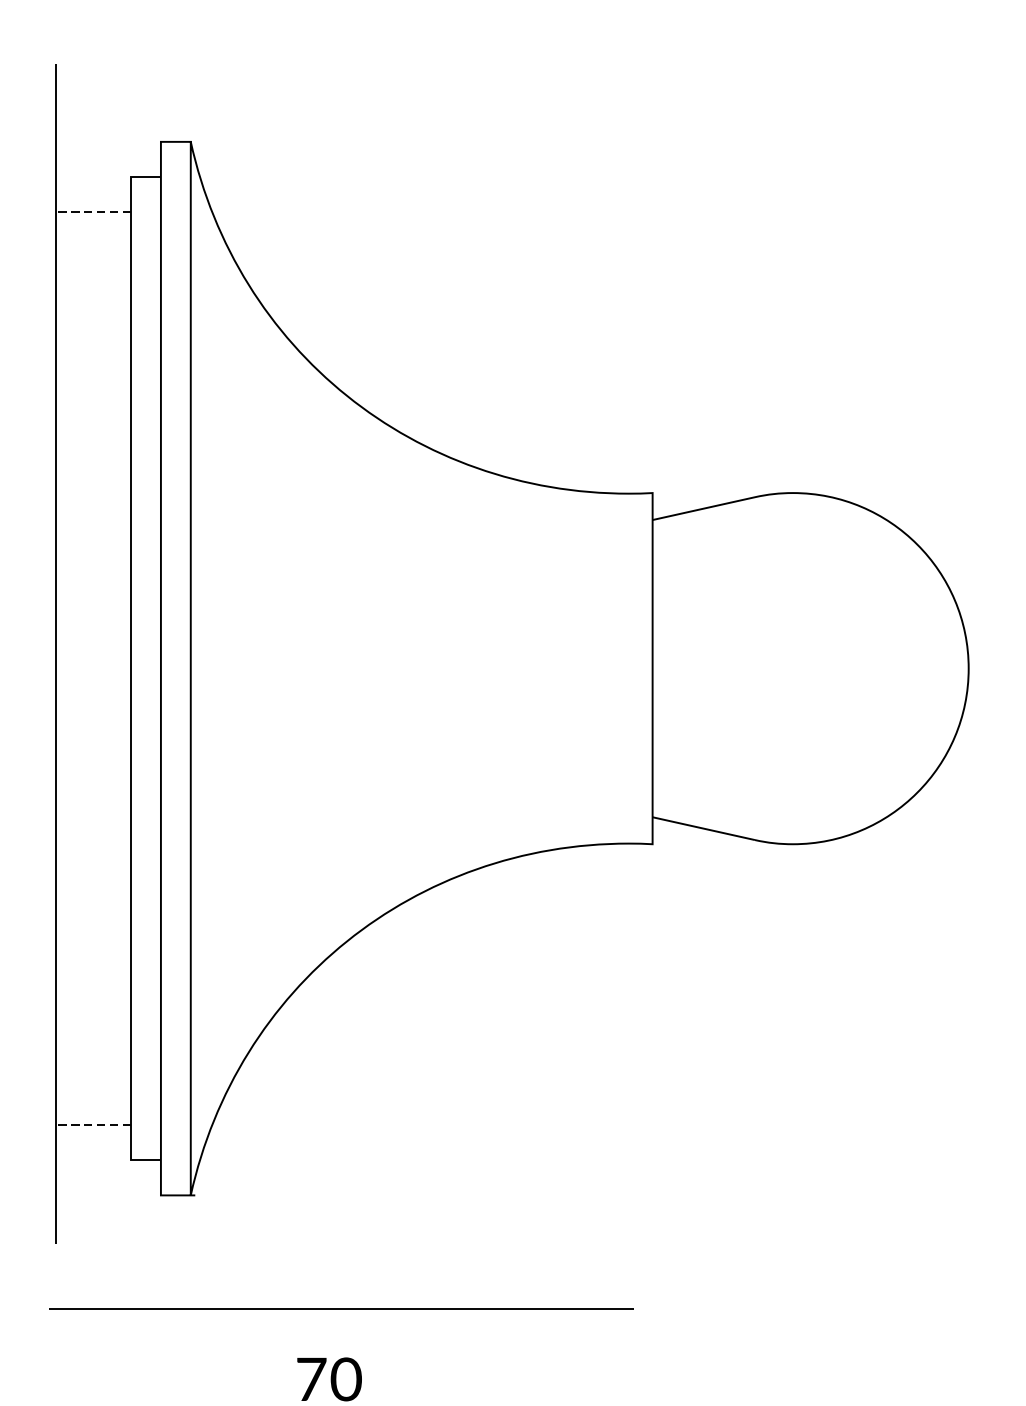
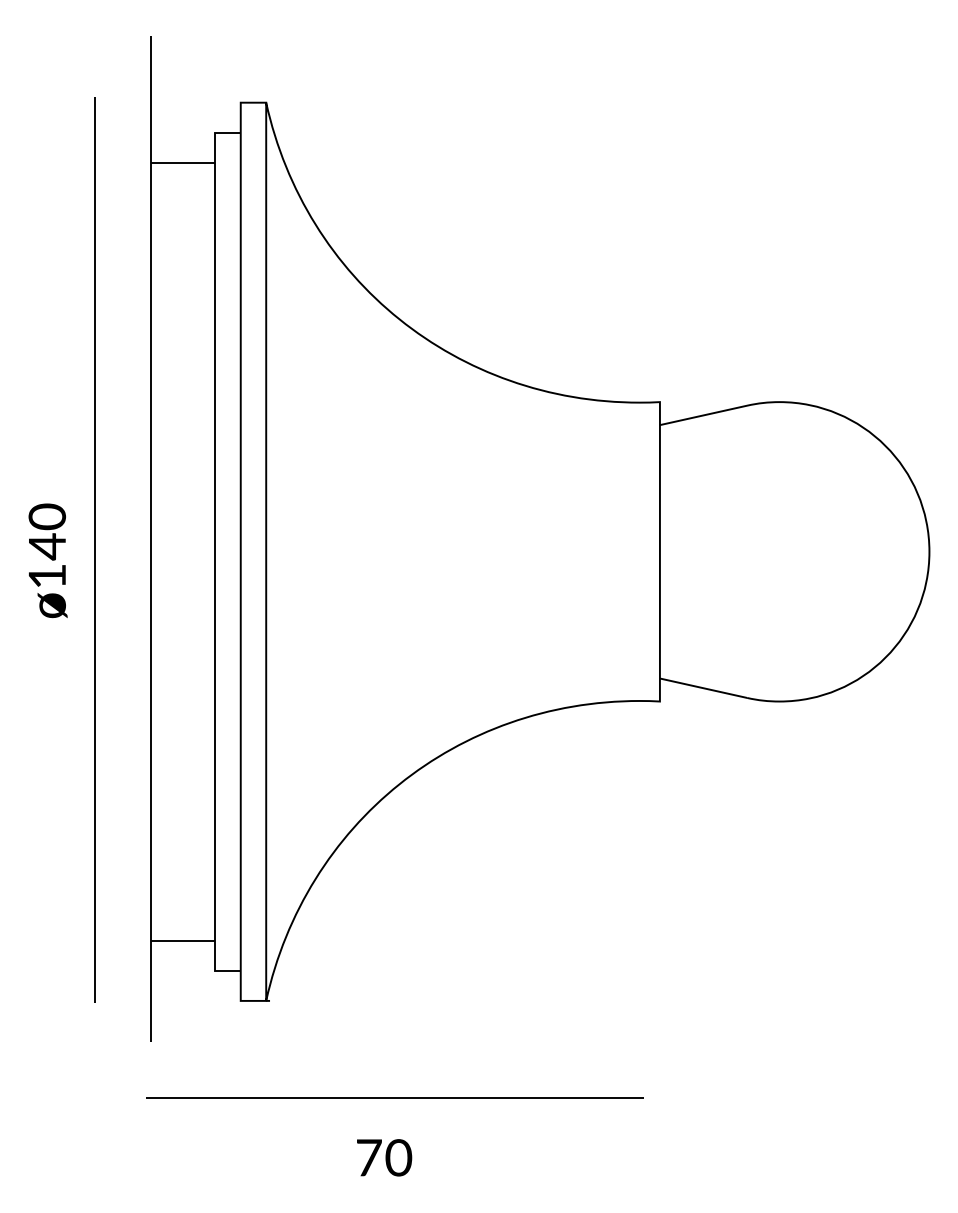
line: (92, 212) -> (182, 162), dashed -> solid
line: (92, 1125) -> (182, 941), dashed -> solid

